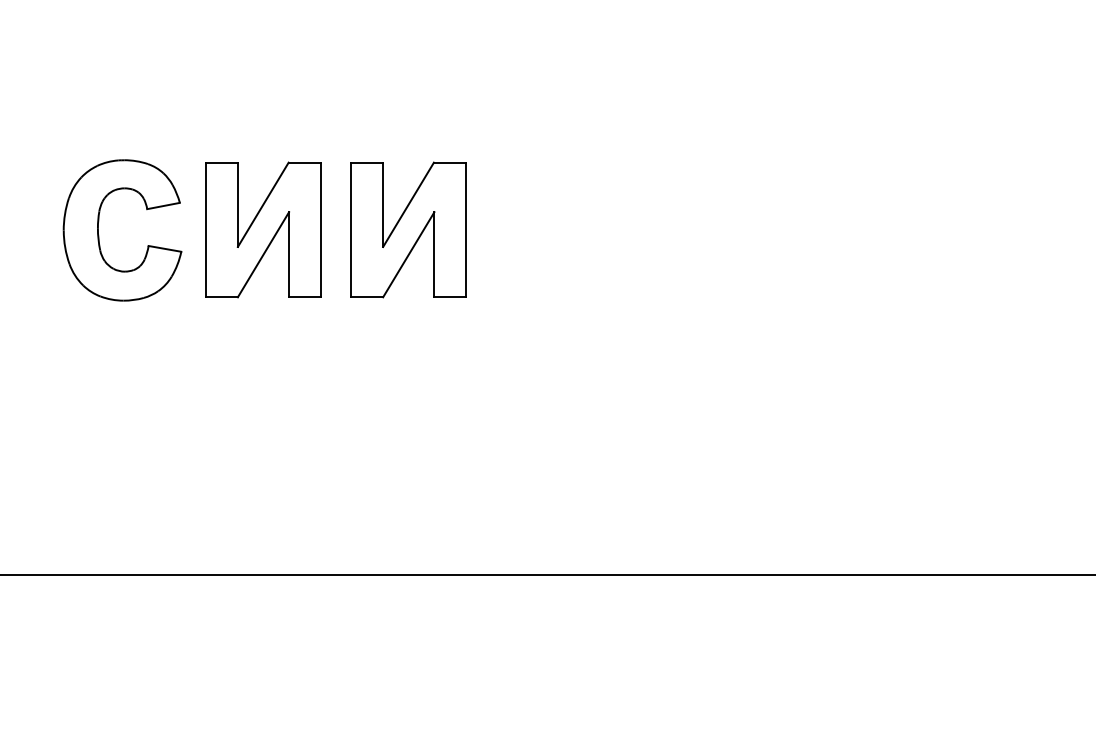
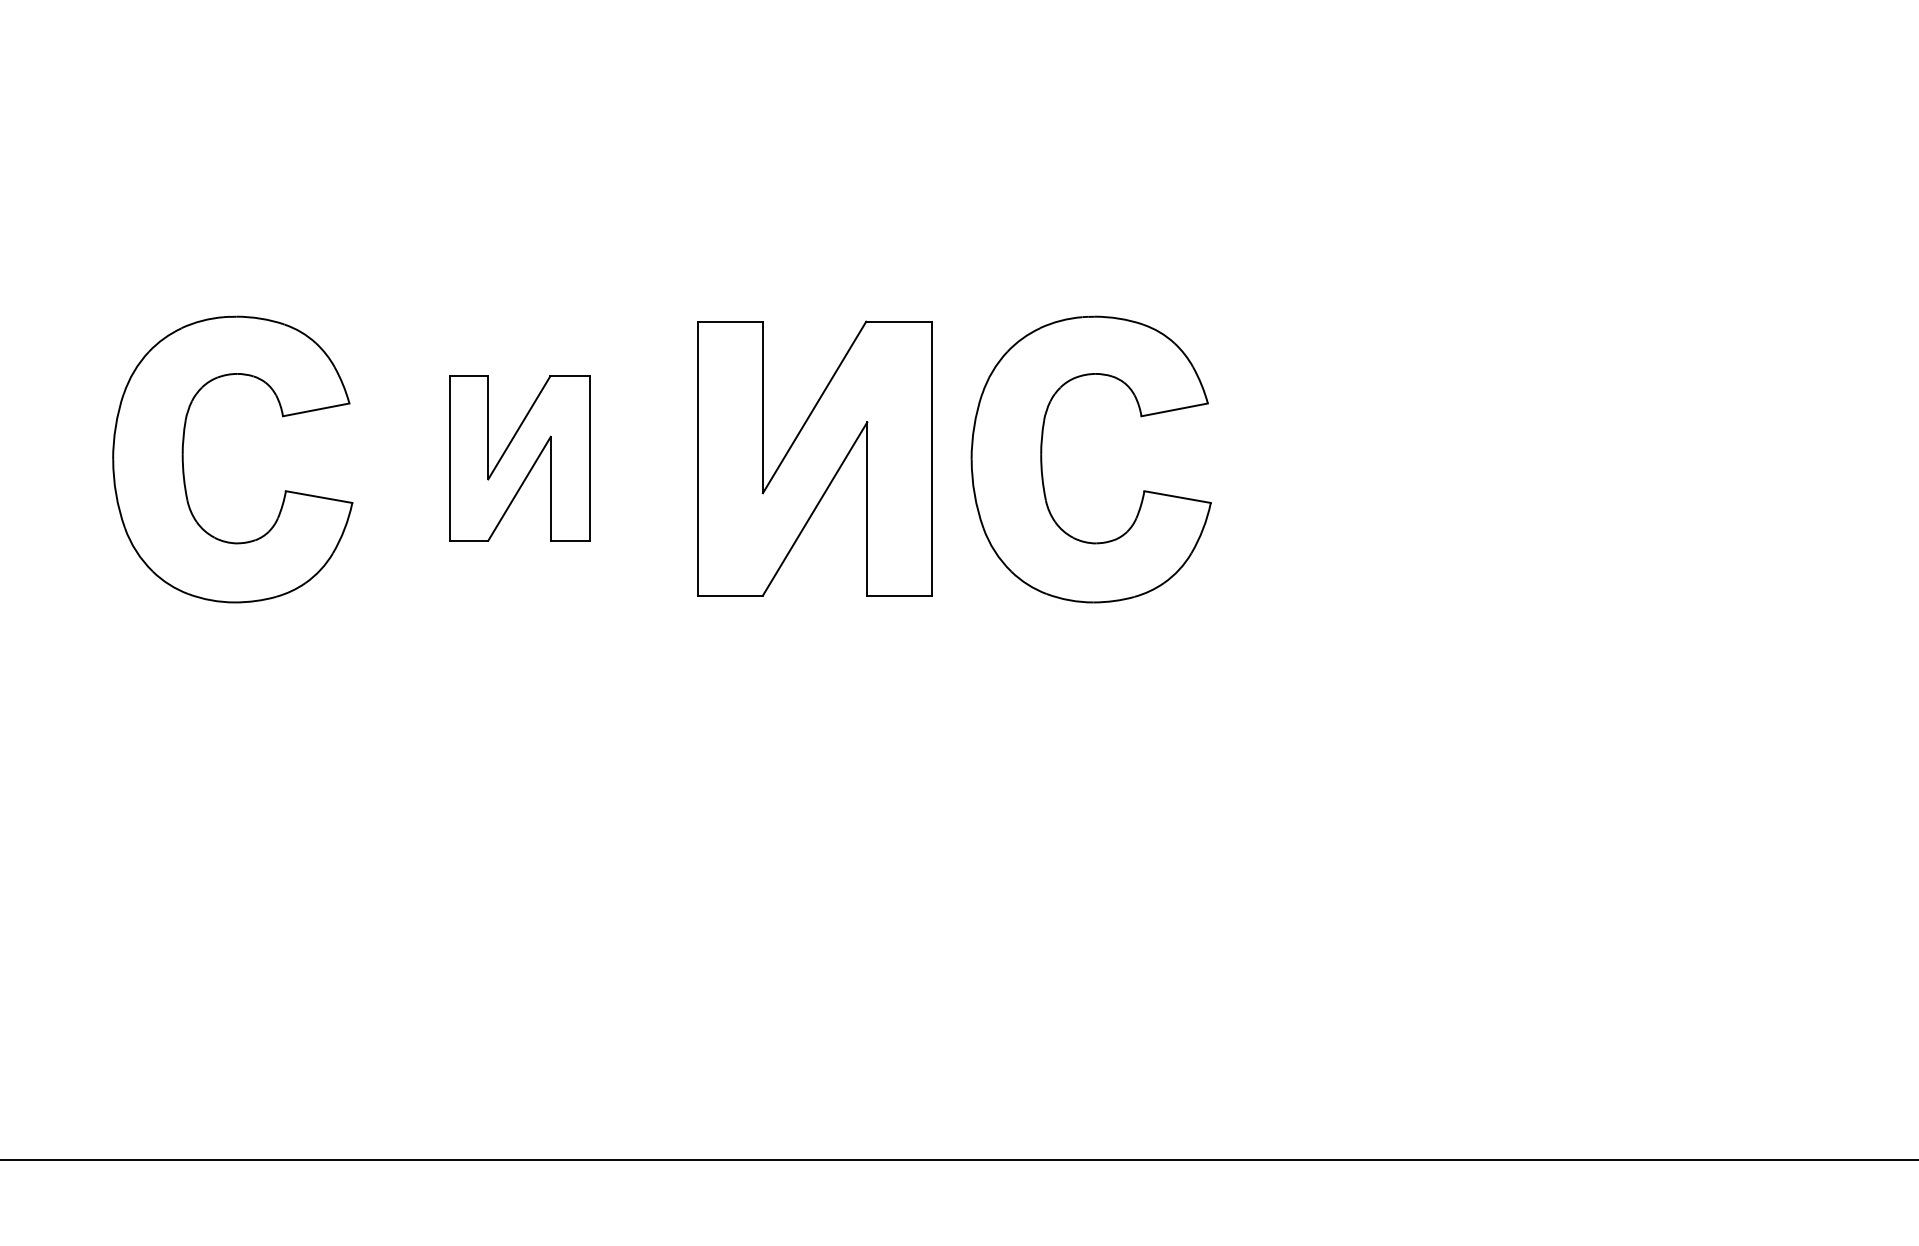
part: (263, 229) -> (519, 457), size x0.6
part: (521, 235) -> (1044, 469), added

